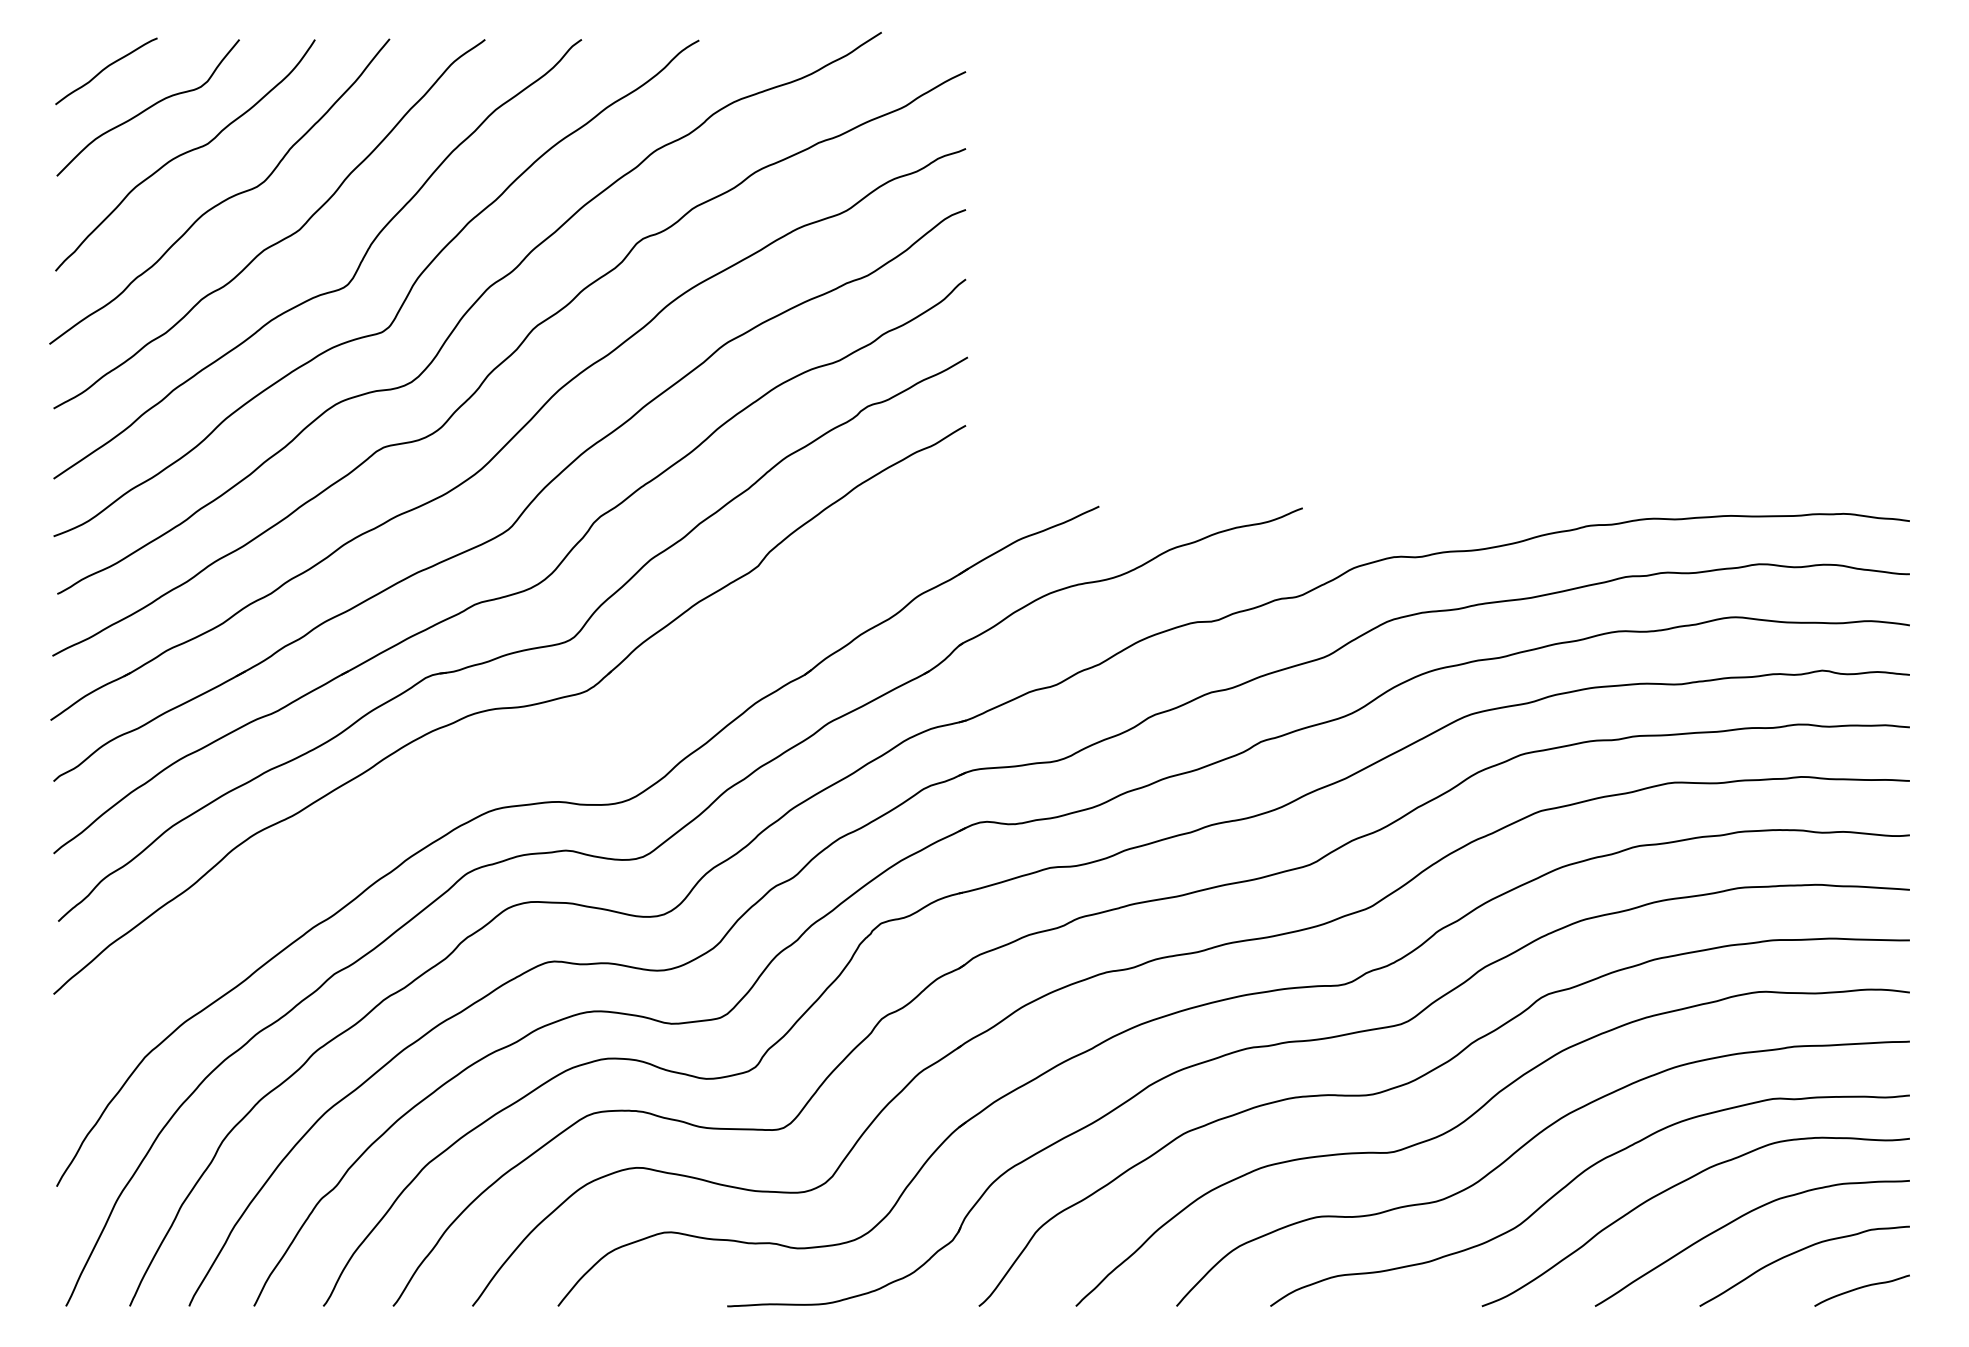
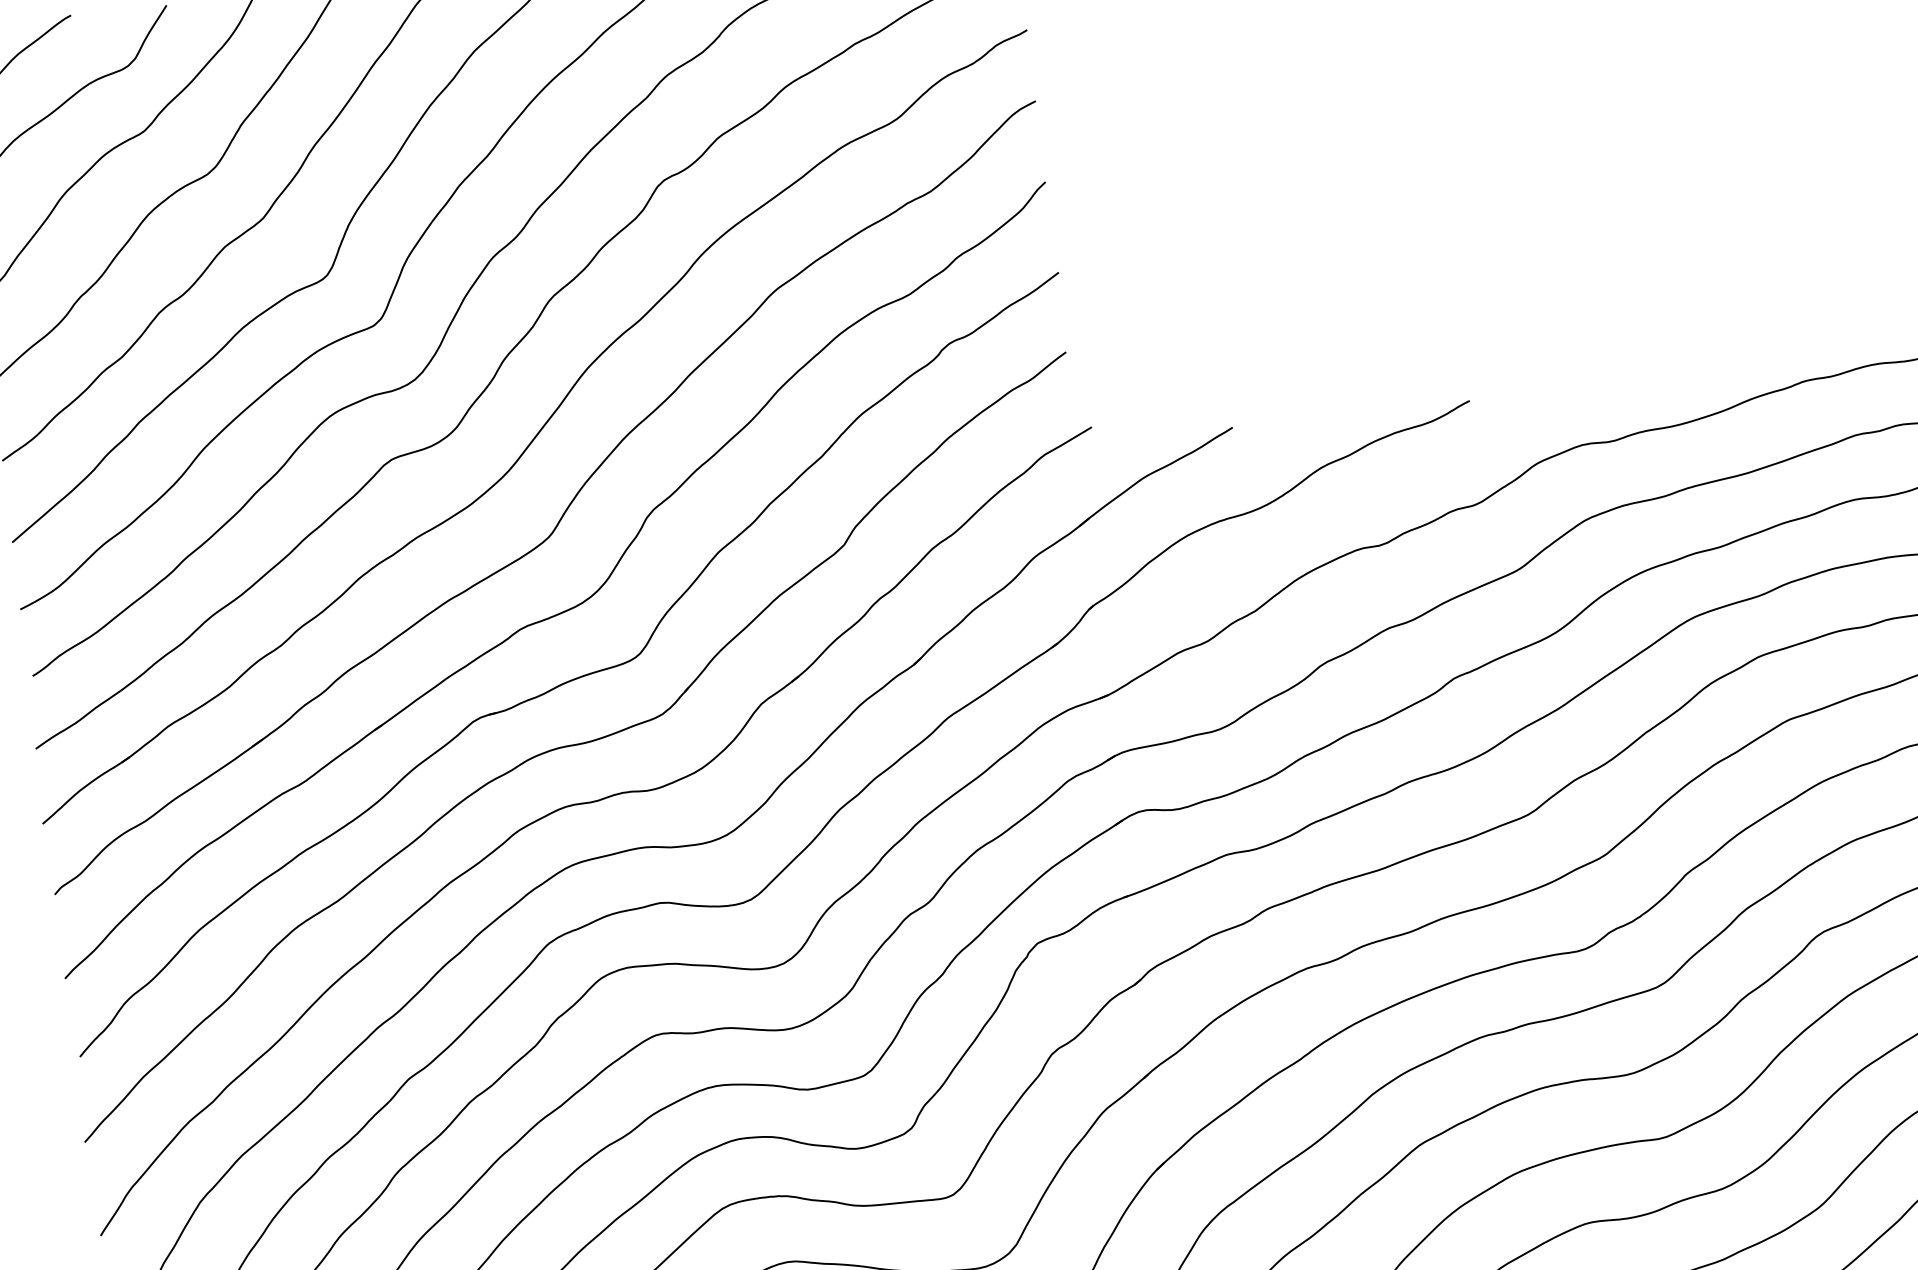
part: (517, 759) -> (591, 803), added

